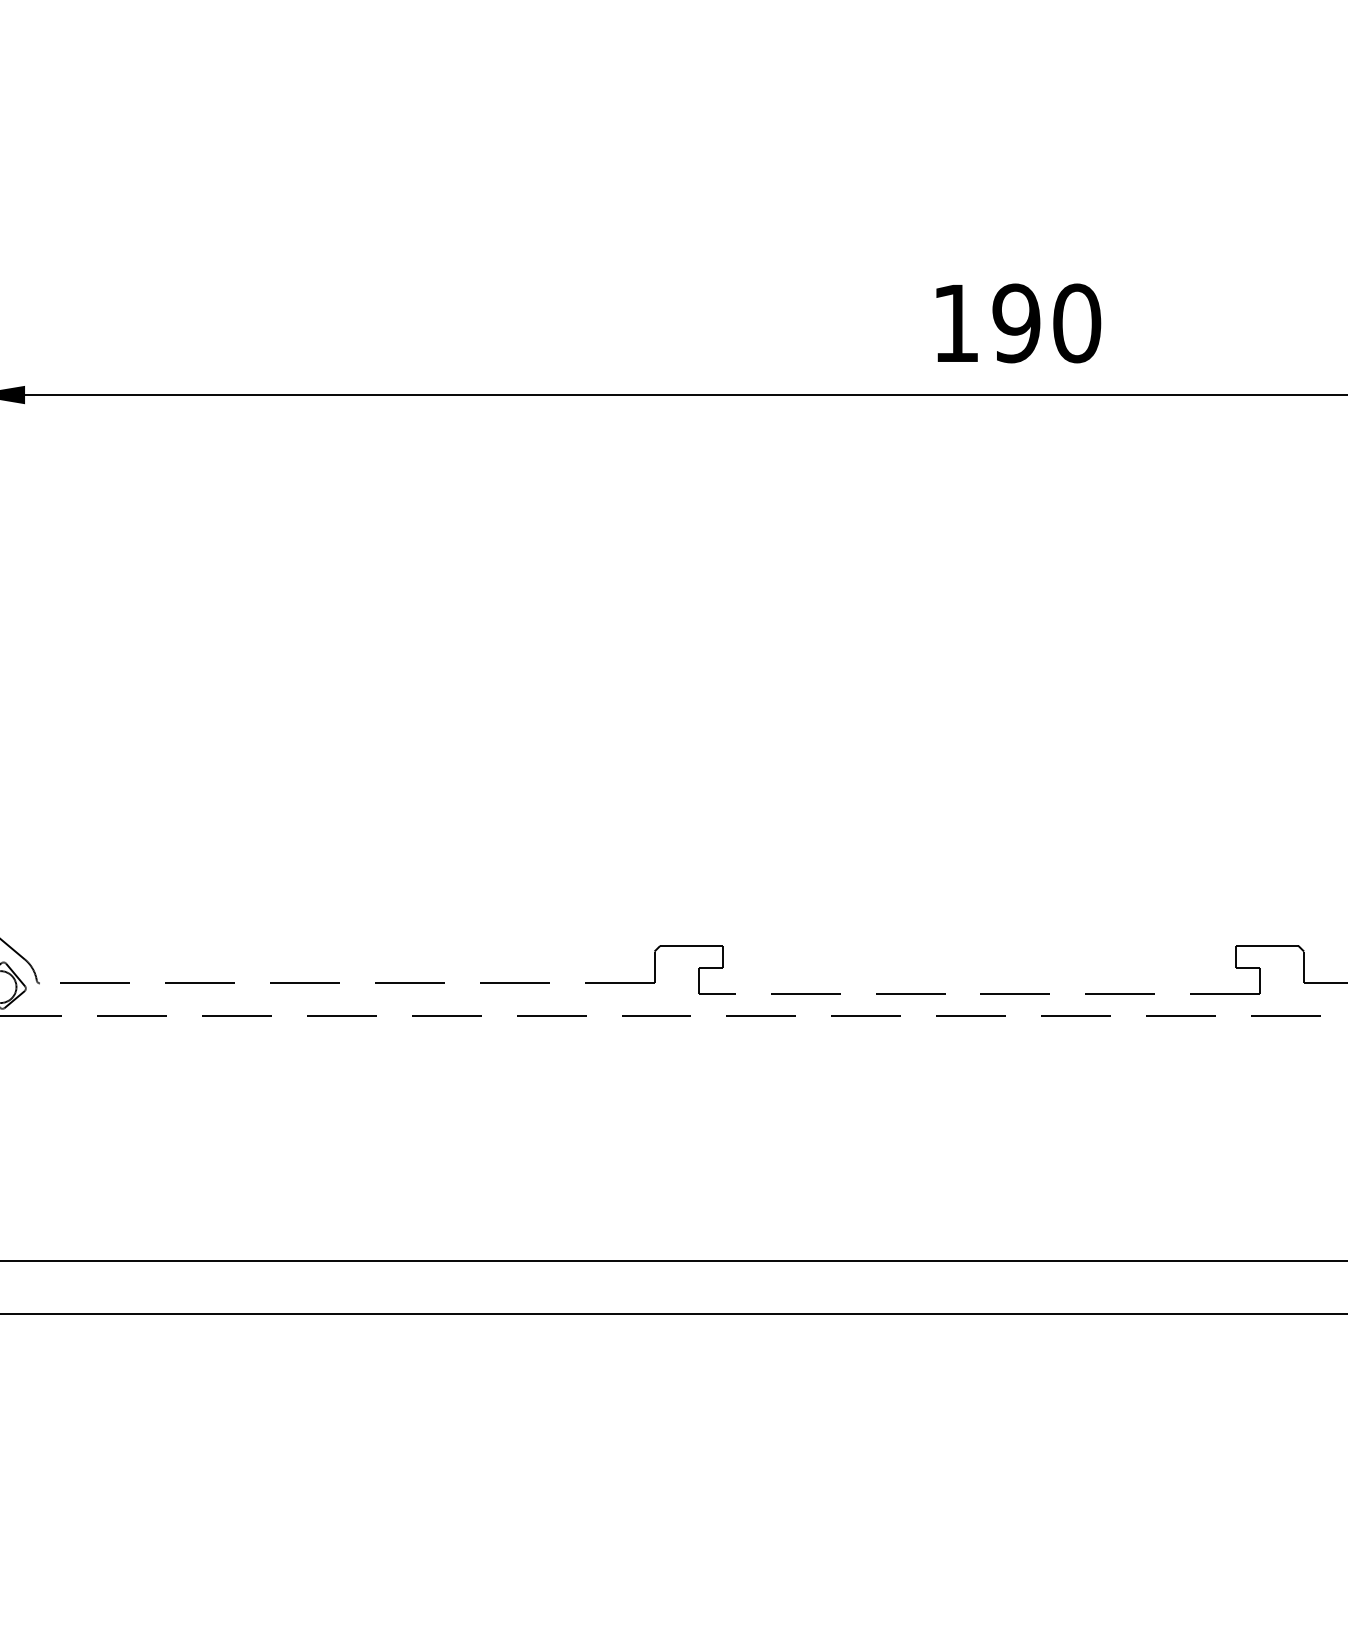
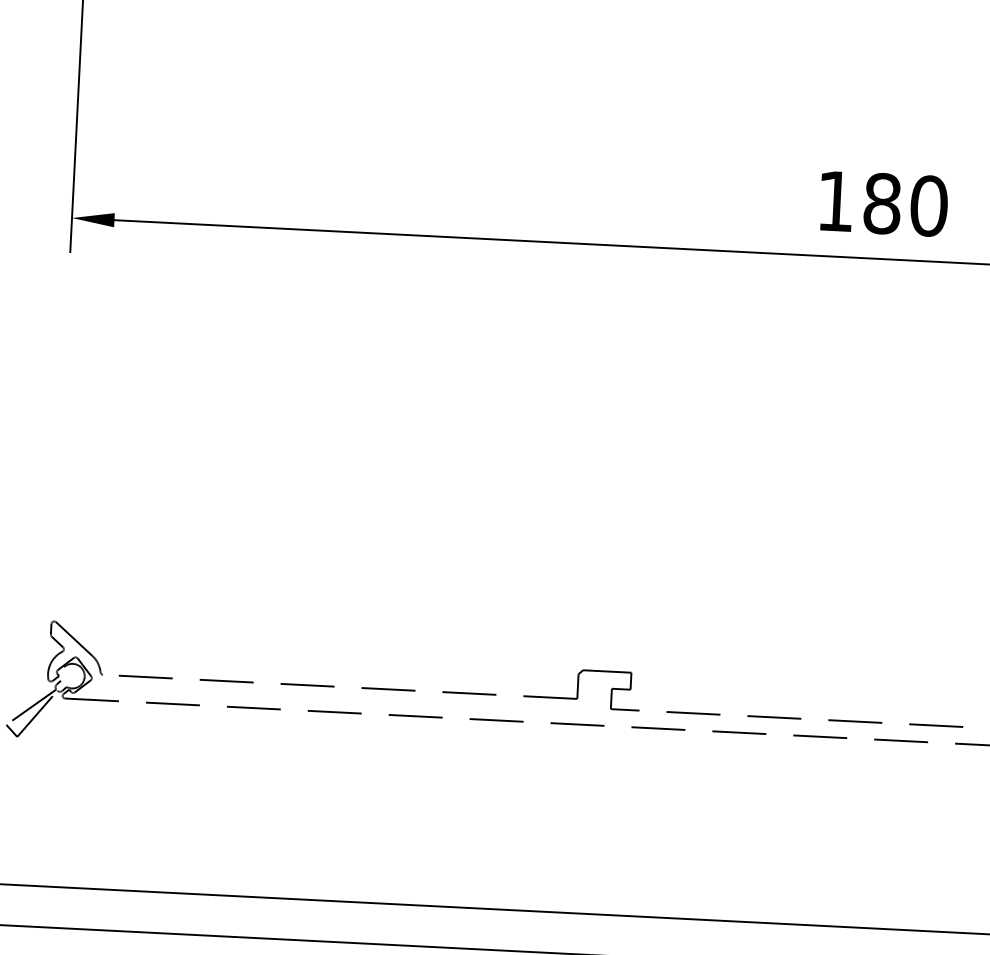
text: (1016, 323) -> (882, 203), 190 -> 180

